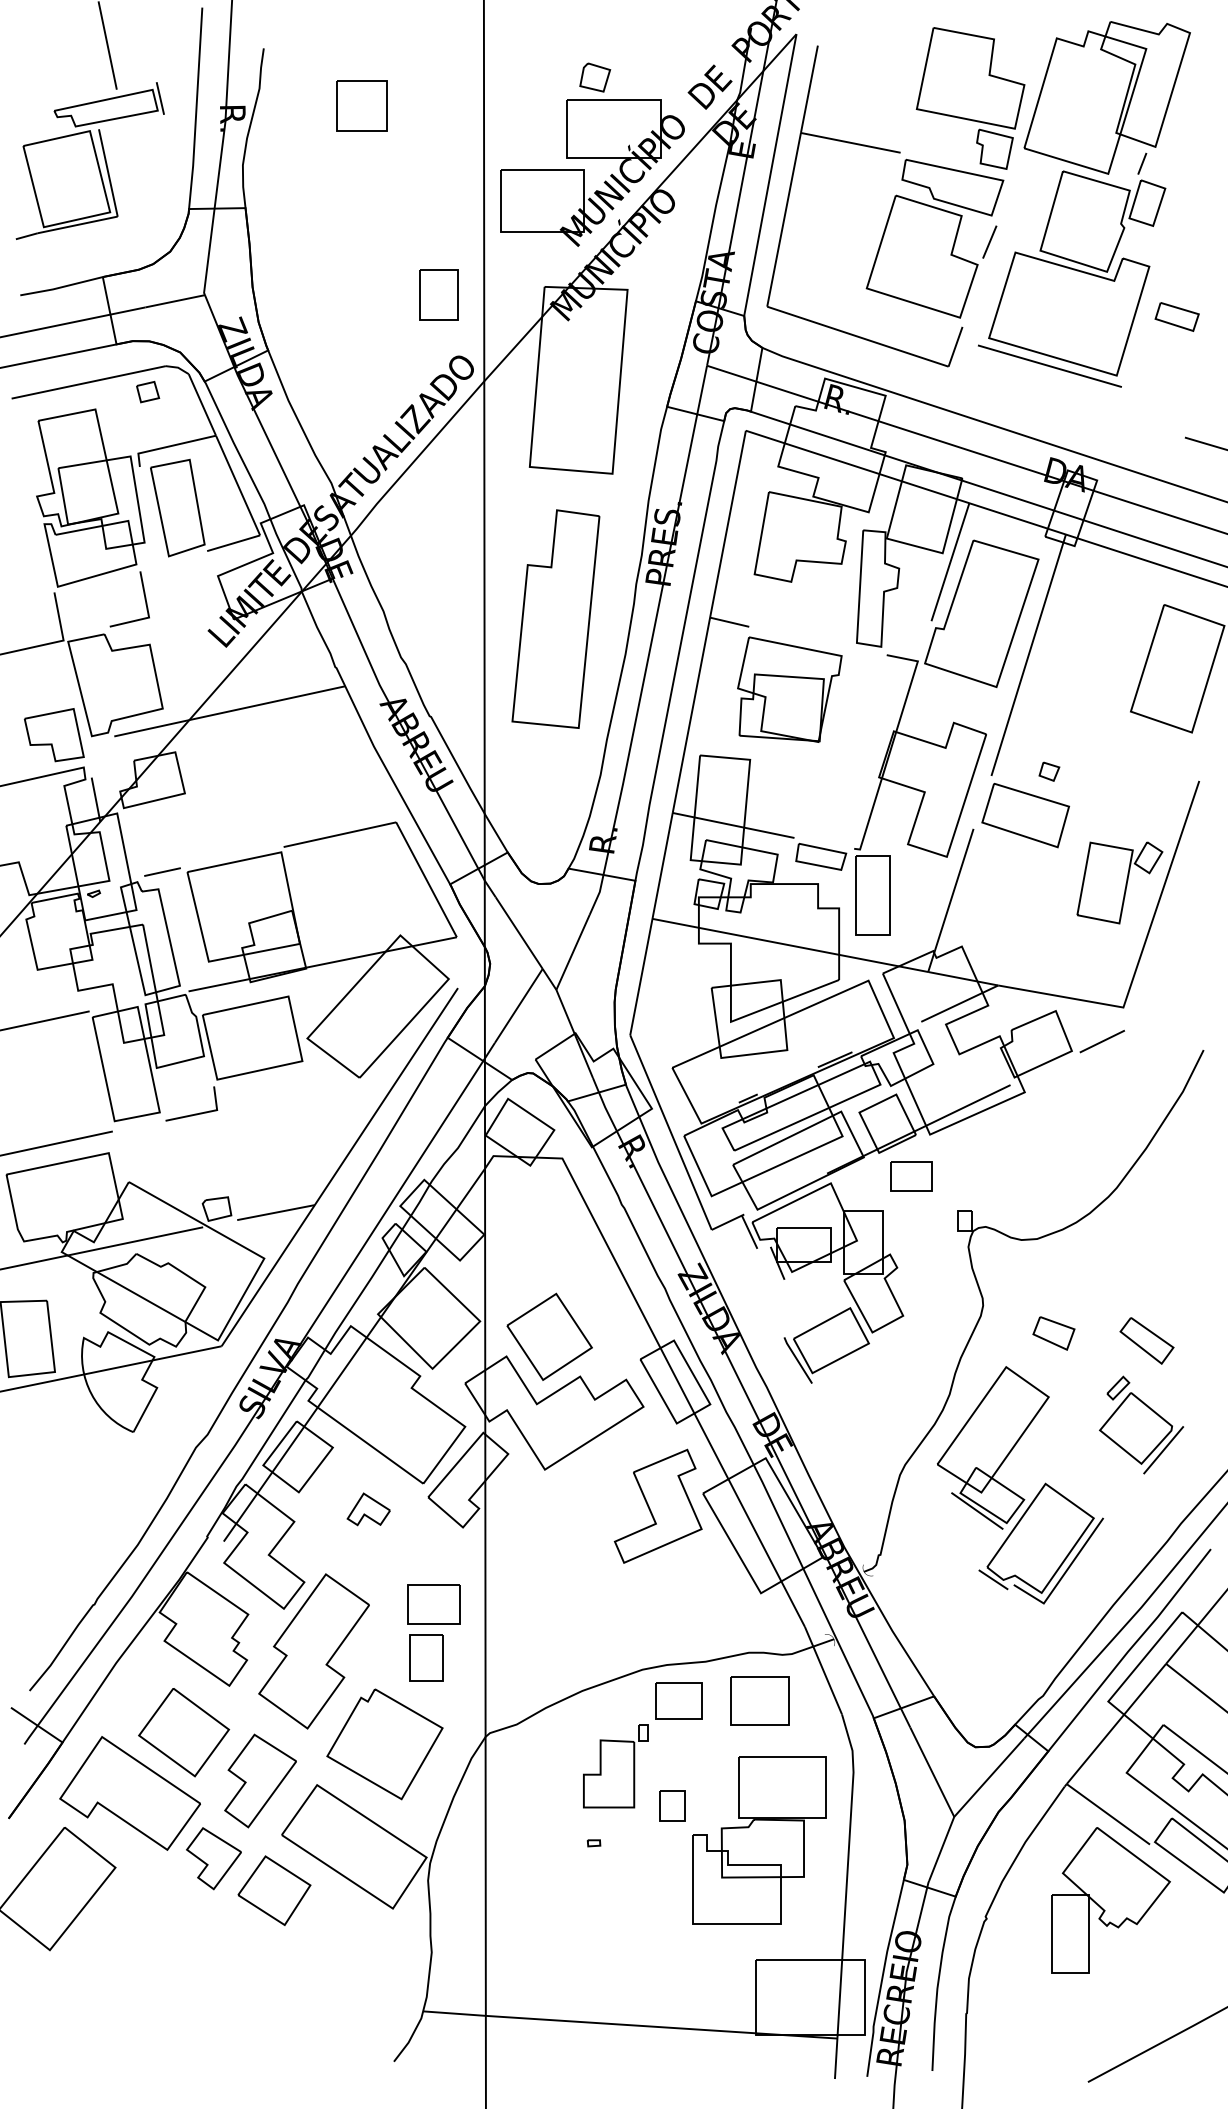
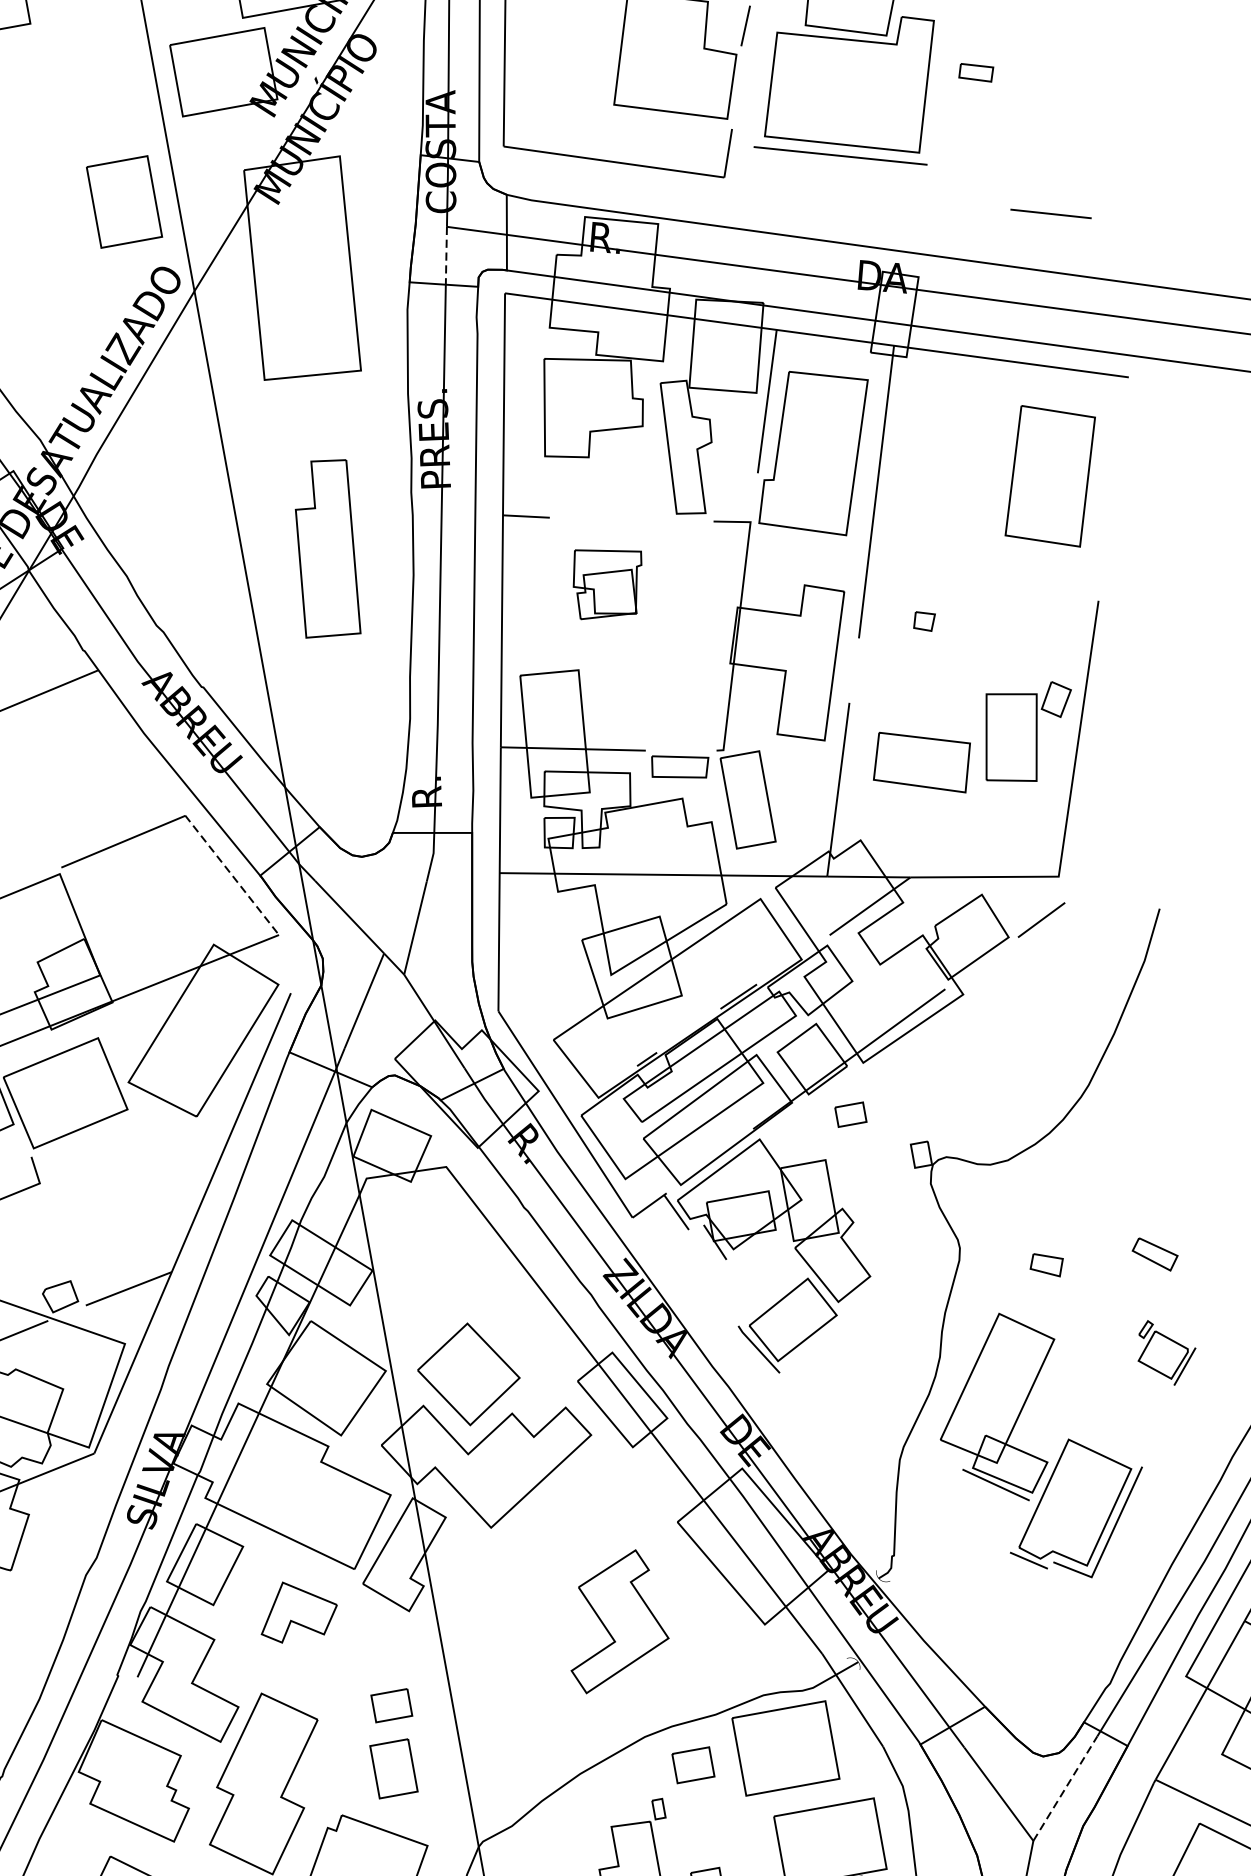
part: (438, 294) -> (123, 201), size x1.4
part: (1176, 316) -> (975, 72), size x0.7
line: (702, 390) -> (446, 256), solid -> dashed
part: (555, 618) -> (325, 548), size x0.7
part: (789, 689) -> (609, 581), size x0.6
part: (1025, 815) -> (921, 762), moved
line: (426, 880) -> (232, 876), solid -> dashed
part: (911, 1176) -> (850, 1114), size x0.6
part: (1053, 1333) -> (1046, 1265), size x0.7
part: (1146, 1340) -> (1154, 1254), size x0.7
part: (1141, 1424) -> (1166, 1351), size x0.6
part: (657, 1505) -> (612, 1620), moved
part: (368, 1509) -> (296, 1610), size x1.6
part: (433, 1604) -> (391, 1705), size x0.6
part: (678, 1700) -> (692, 1764), size x0.7
part: (759, 1700) -> (785, 1747), size x1.4
line: (989, 1777) -> (1065, 1788), solid -> dashed

